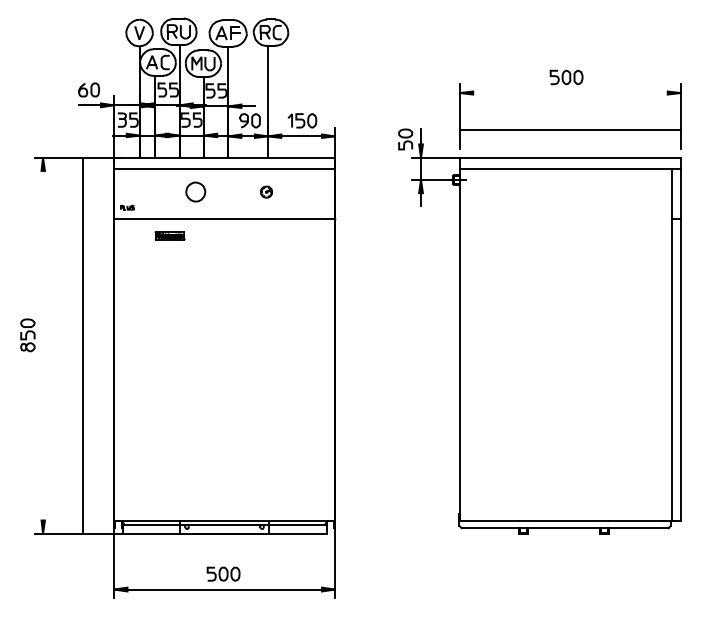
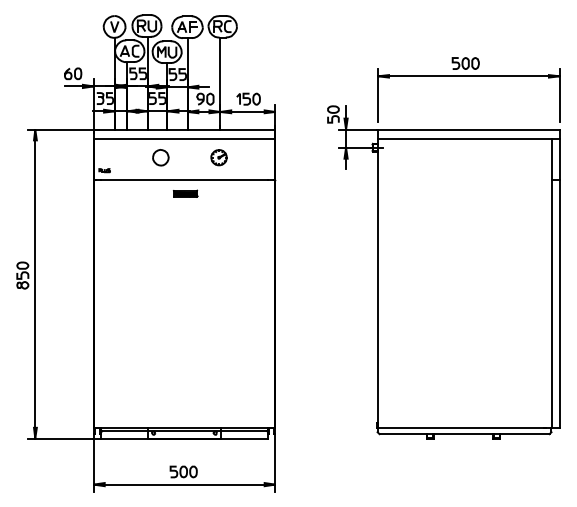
line: (569, 129) -> (468, 76), moved
part: (265, 191) -> (218, 157), size x1.67
part: (169, 235) -> (185, 193), moved
line: (83, 344) -> (35, 283), moved

